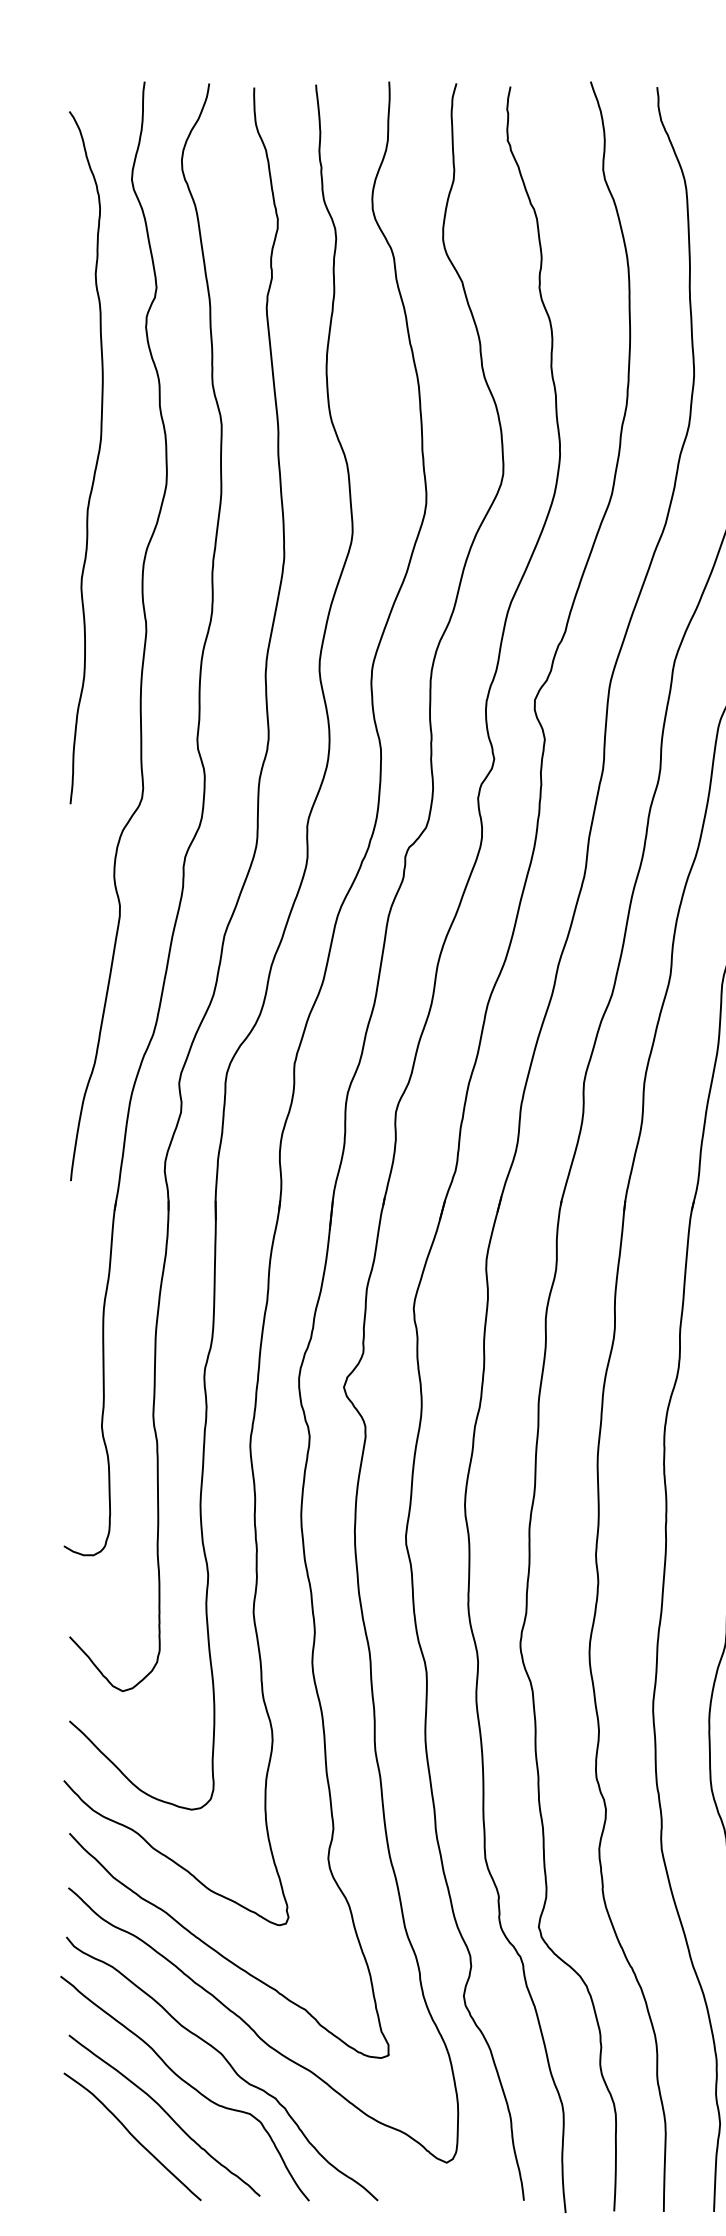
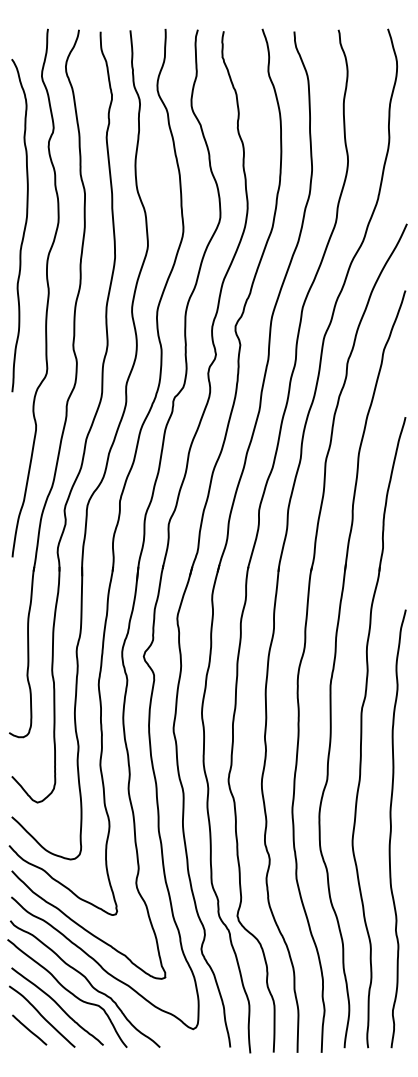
curve: (95, 457) -> (24, 225), moved
line: (106, 2163) -> (29, 1029), added

